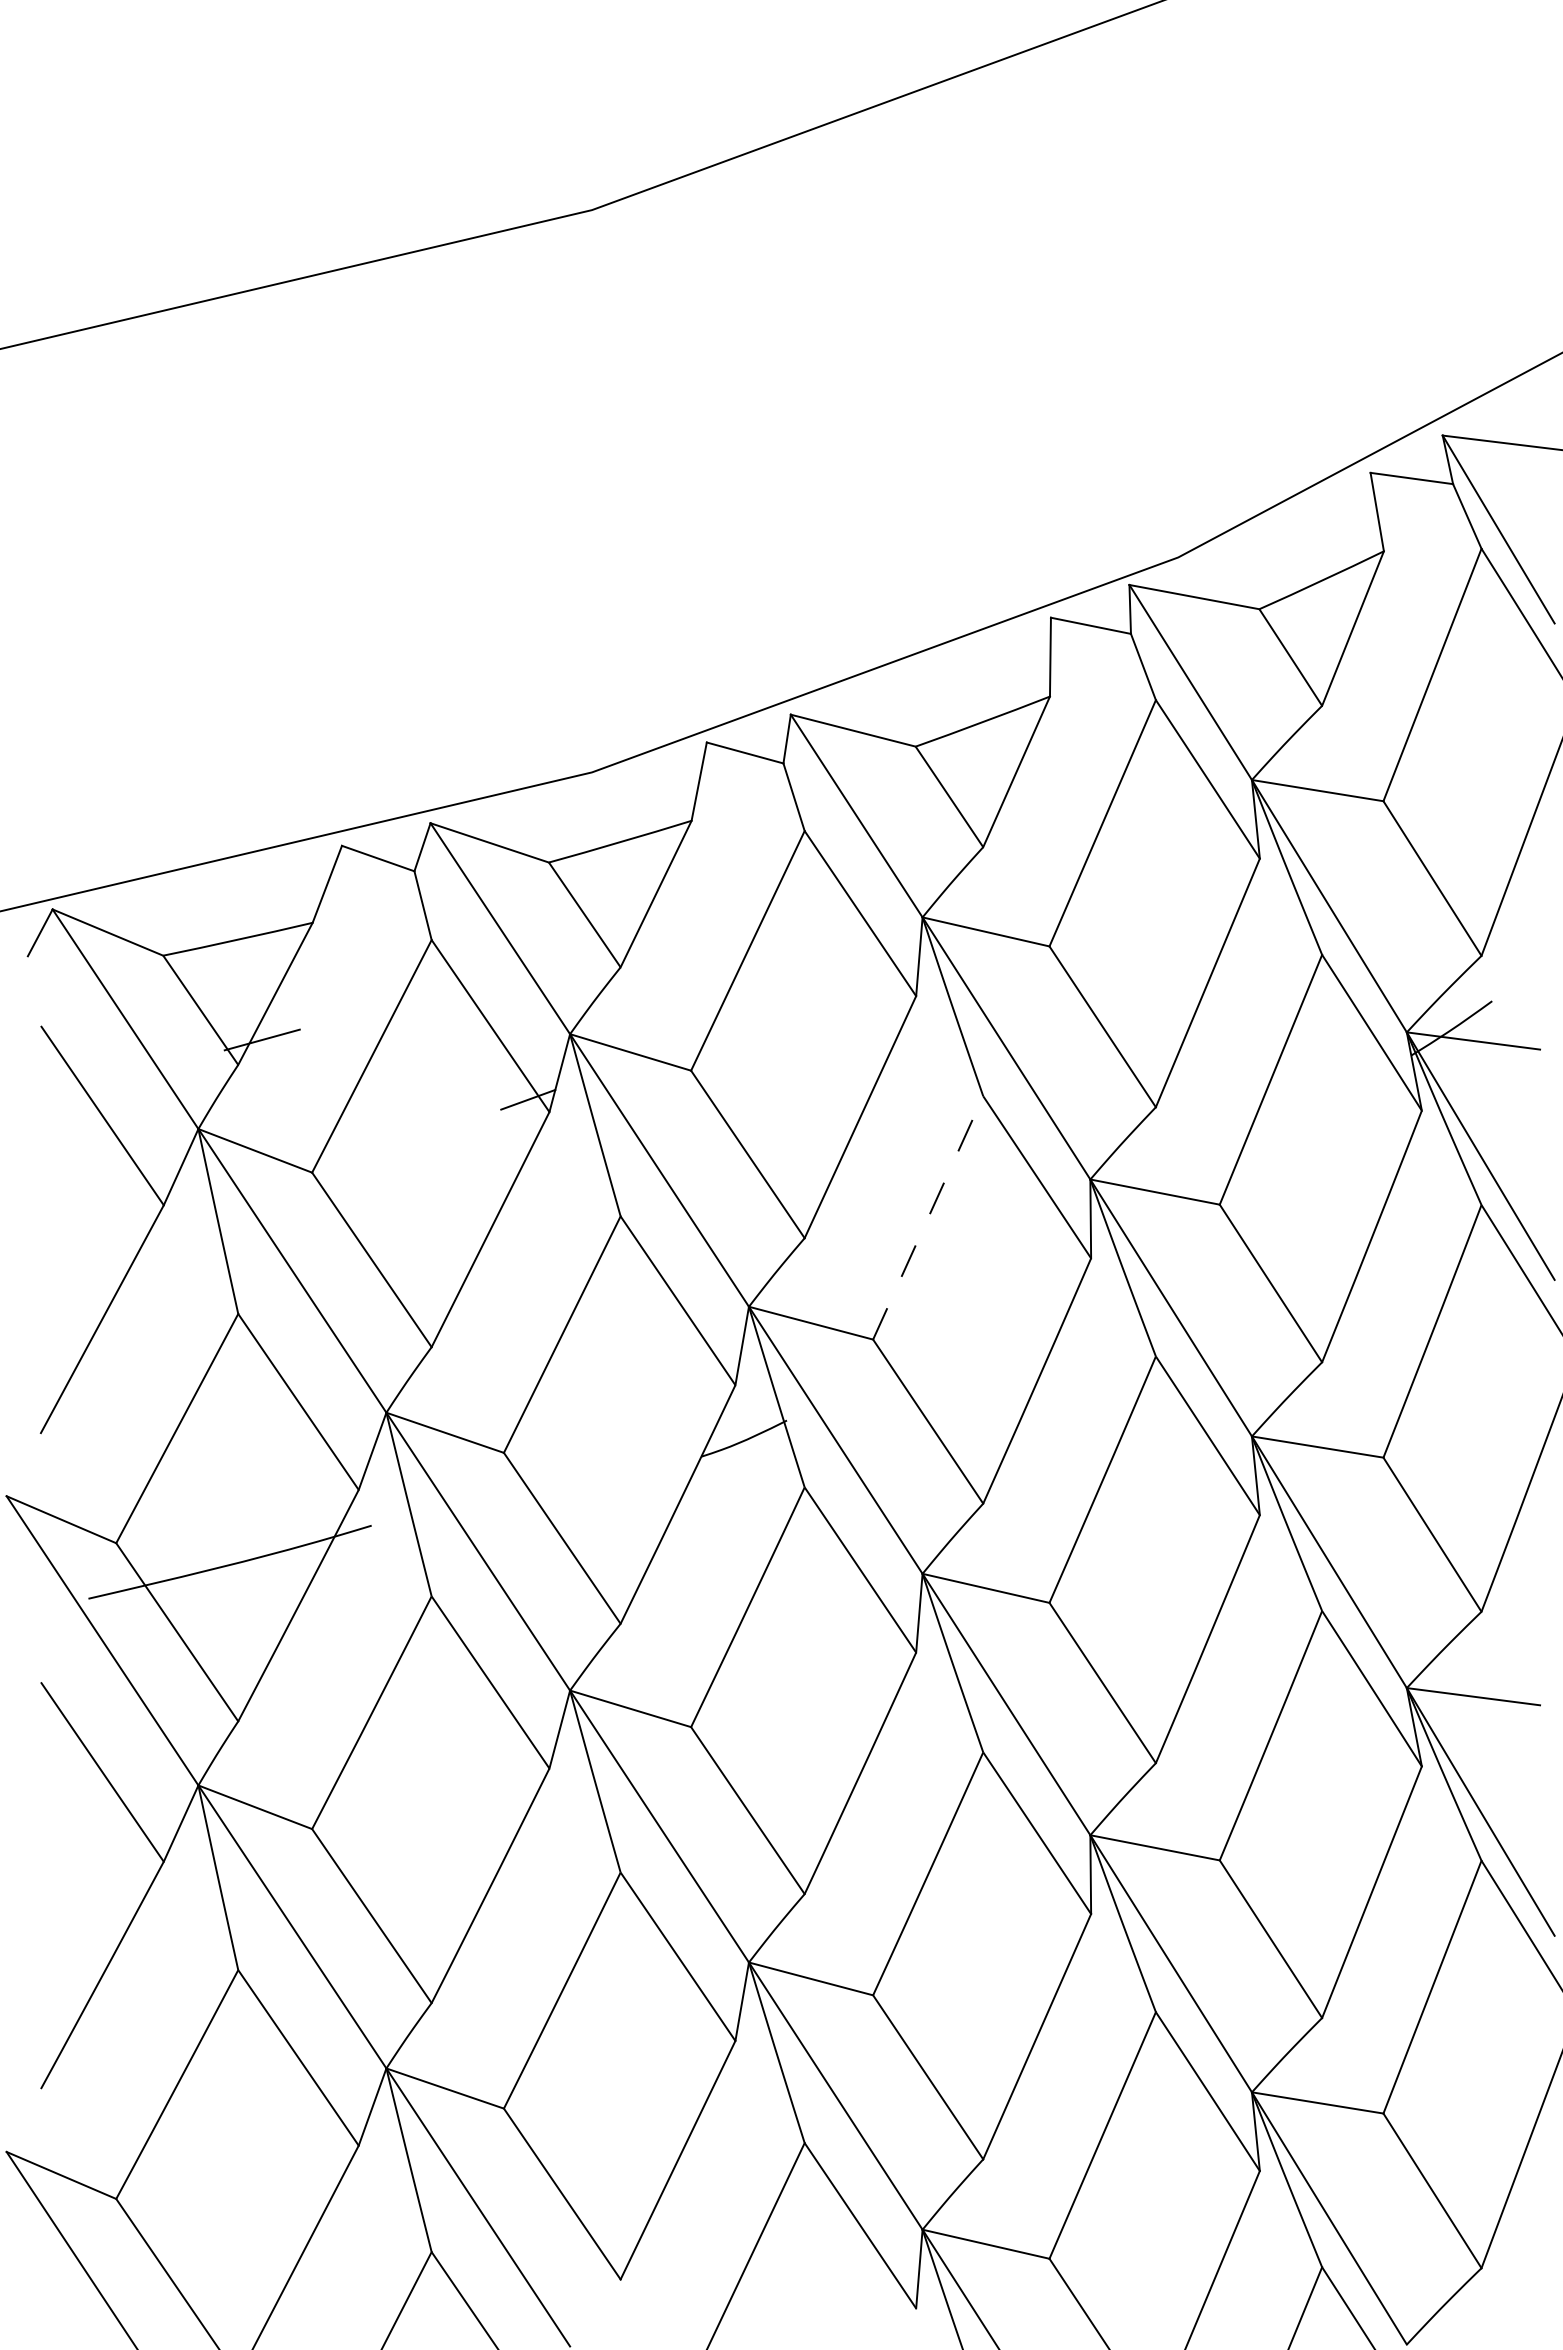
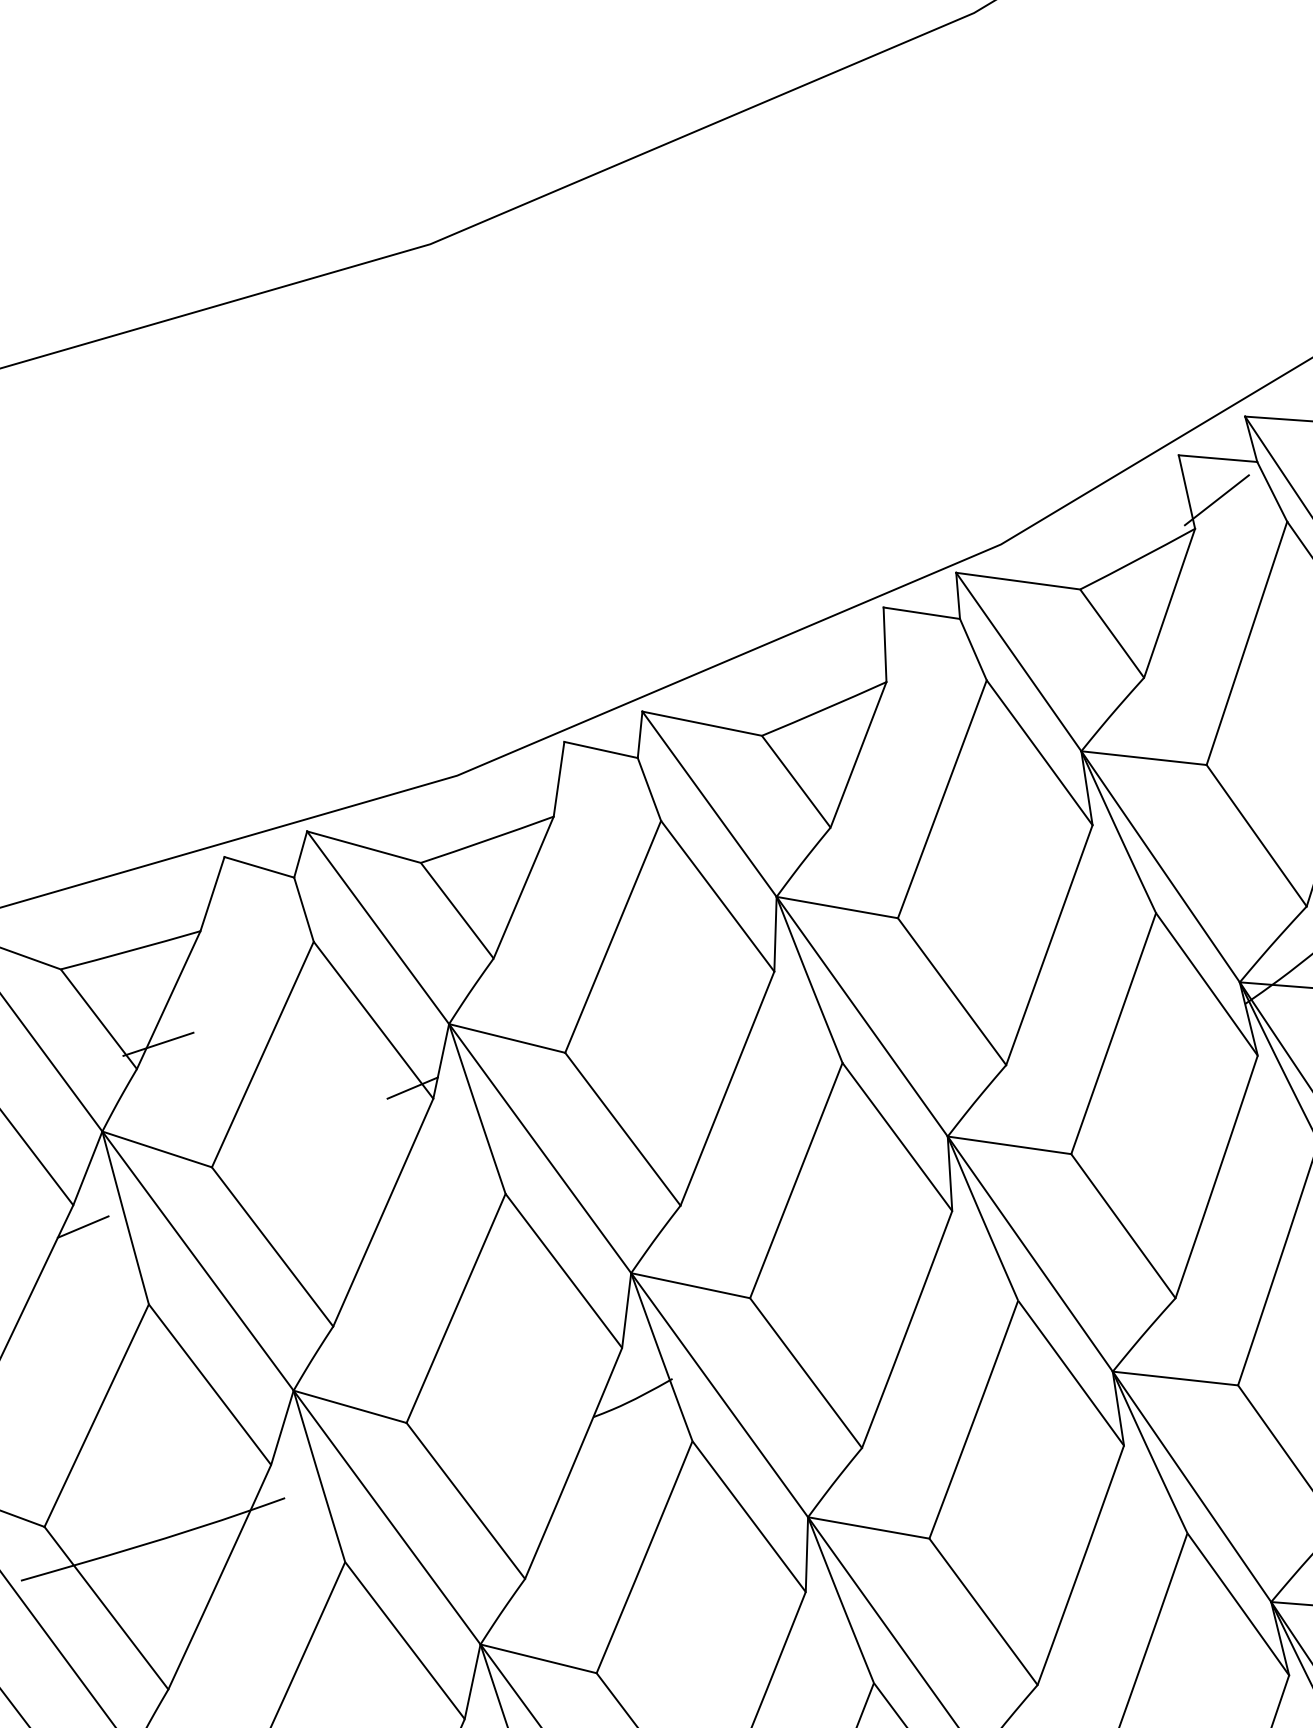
line: (1408, 522) -> (1216, 500), added
line: (928, 1217) -> (796, 1180), dashed -> solid
line: (172, 1228) -> (82, 1226), added

